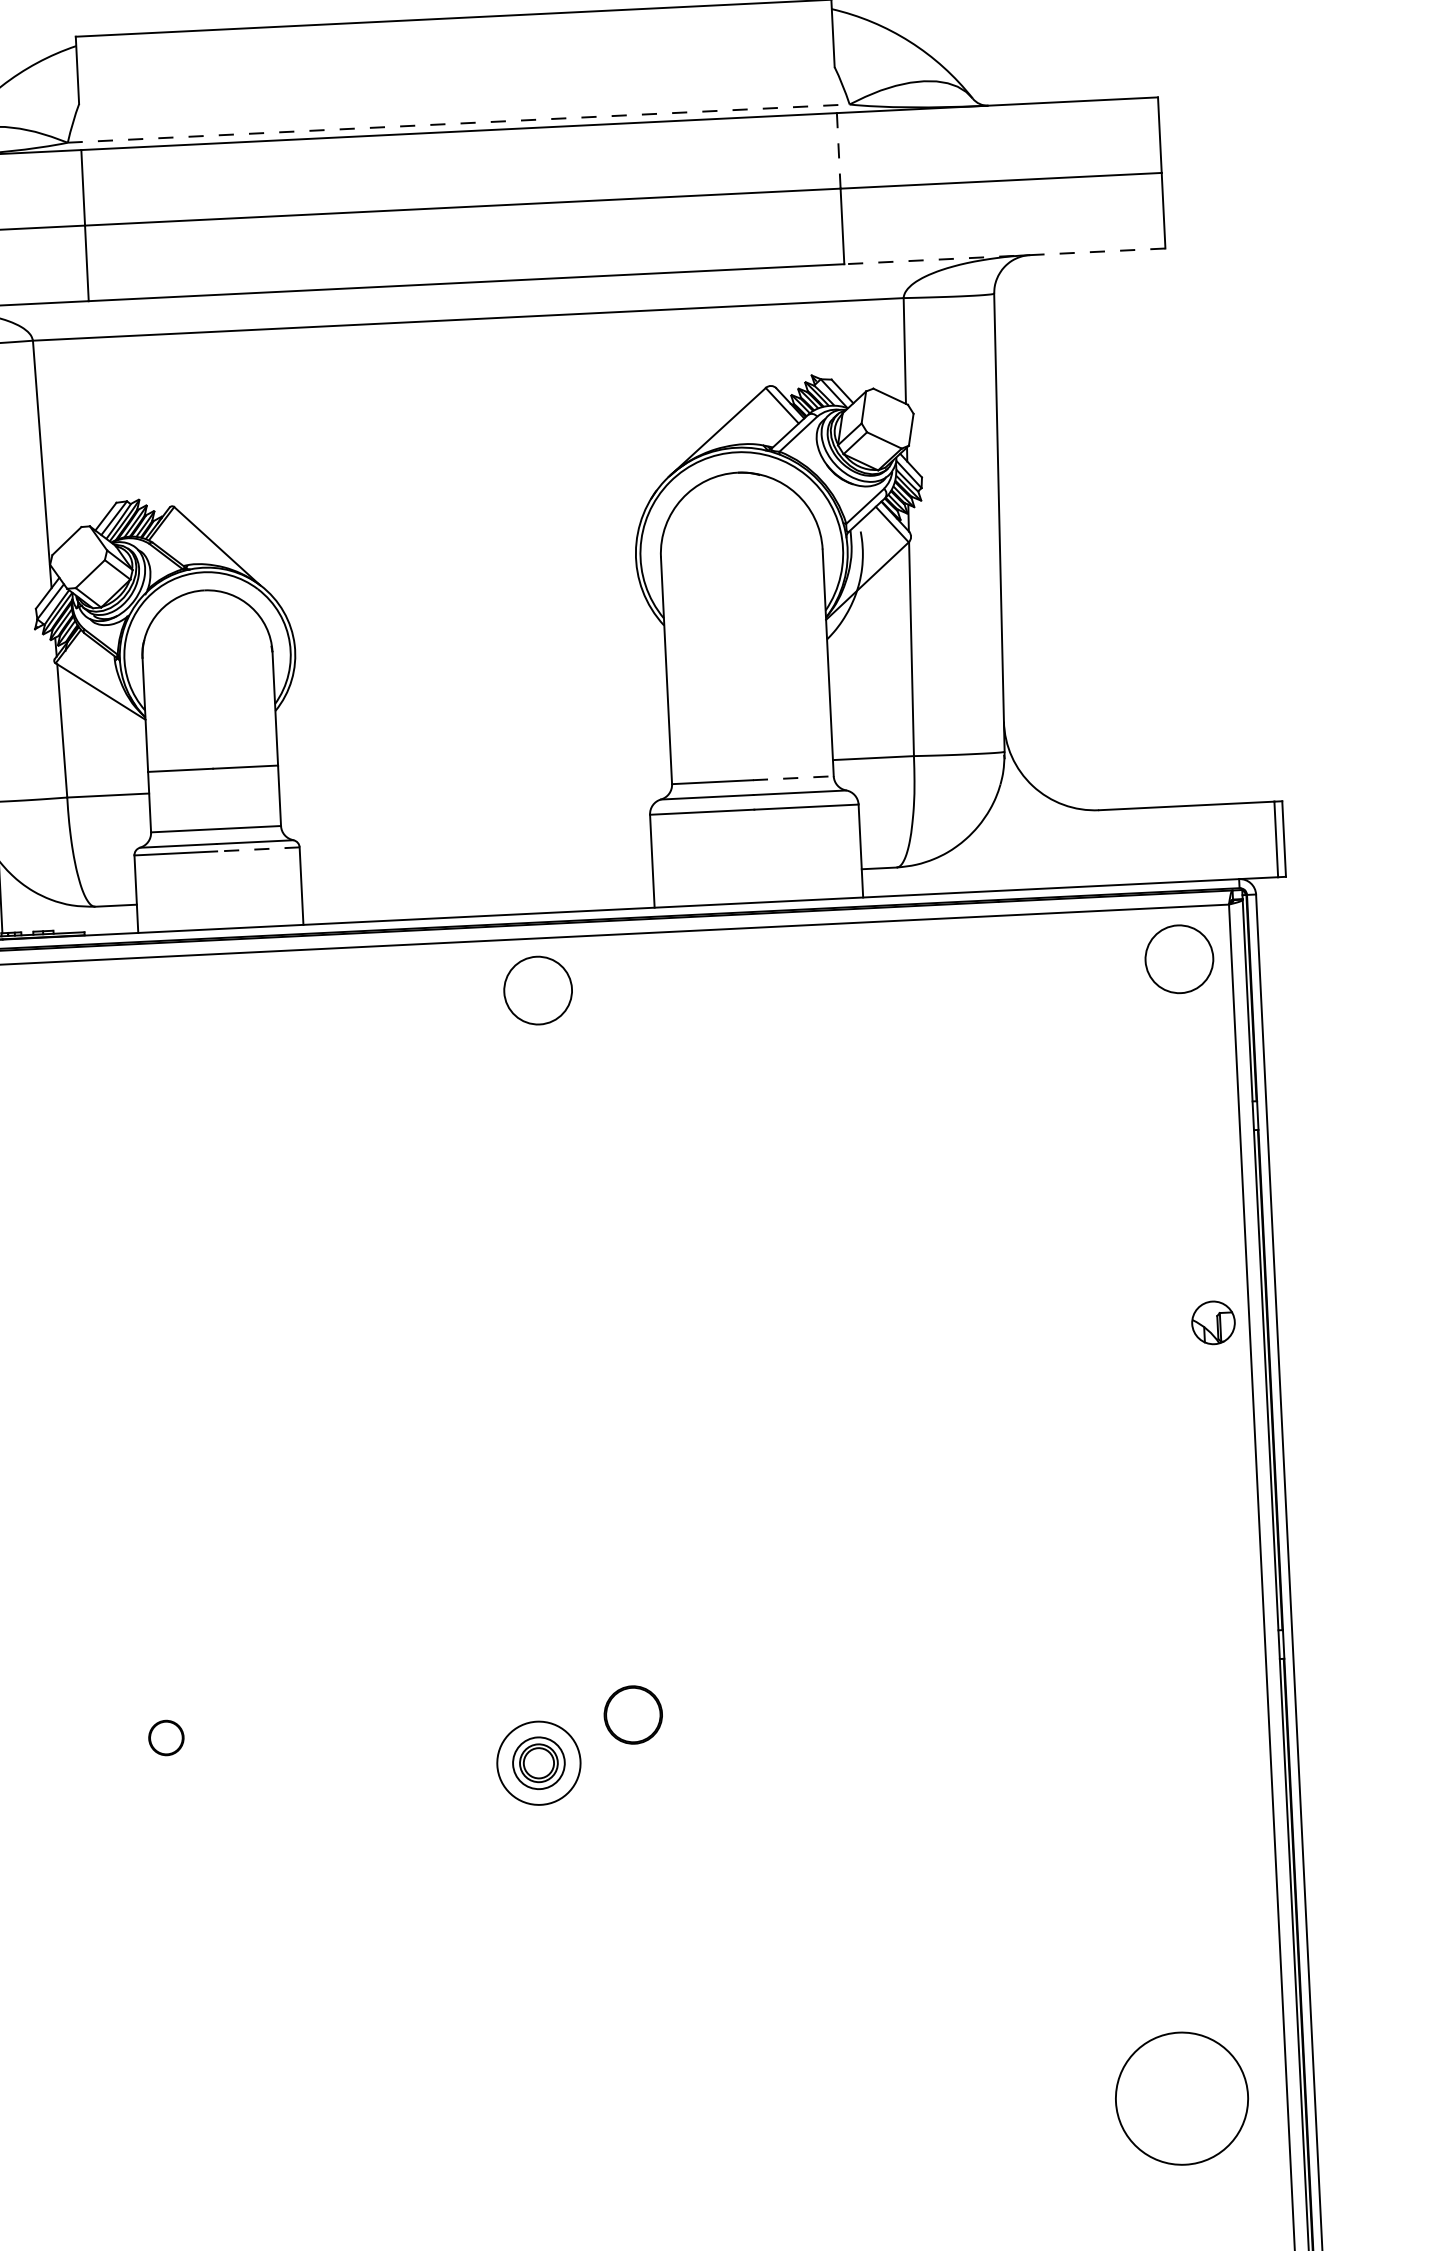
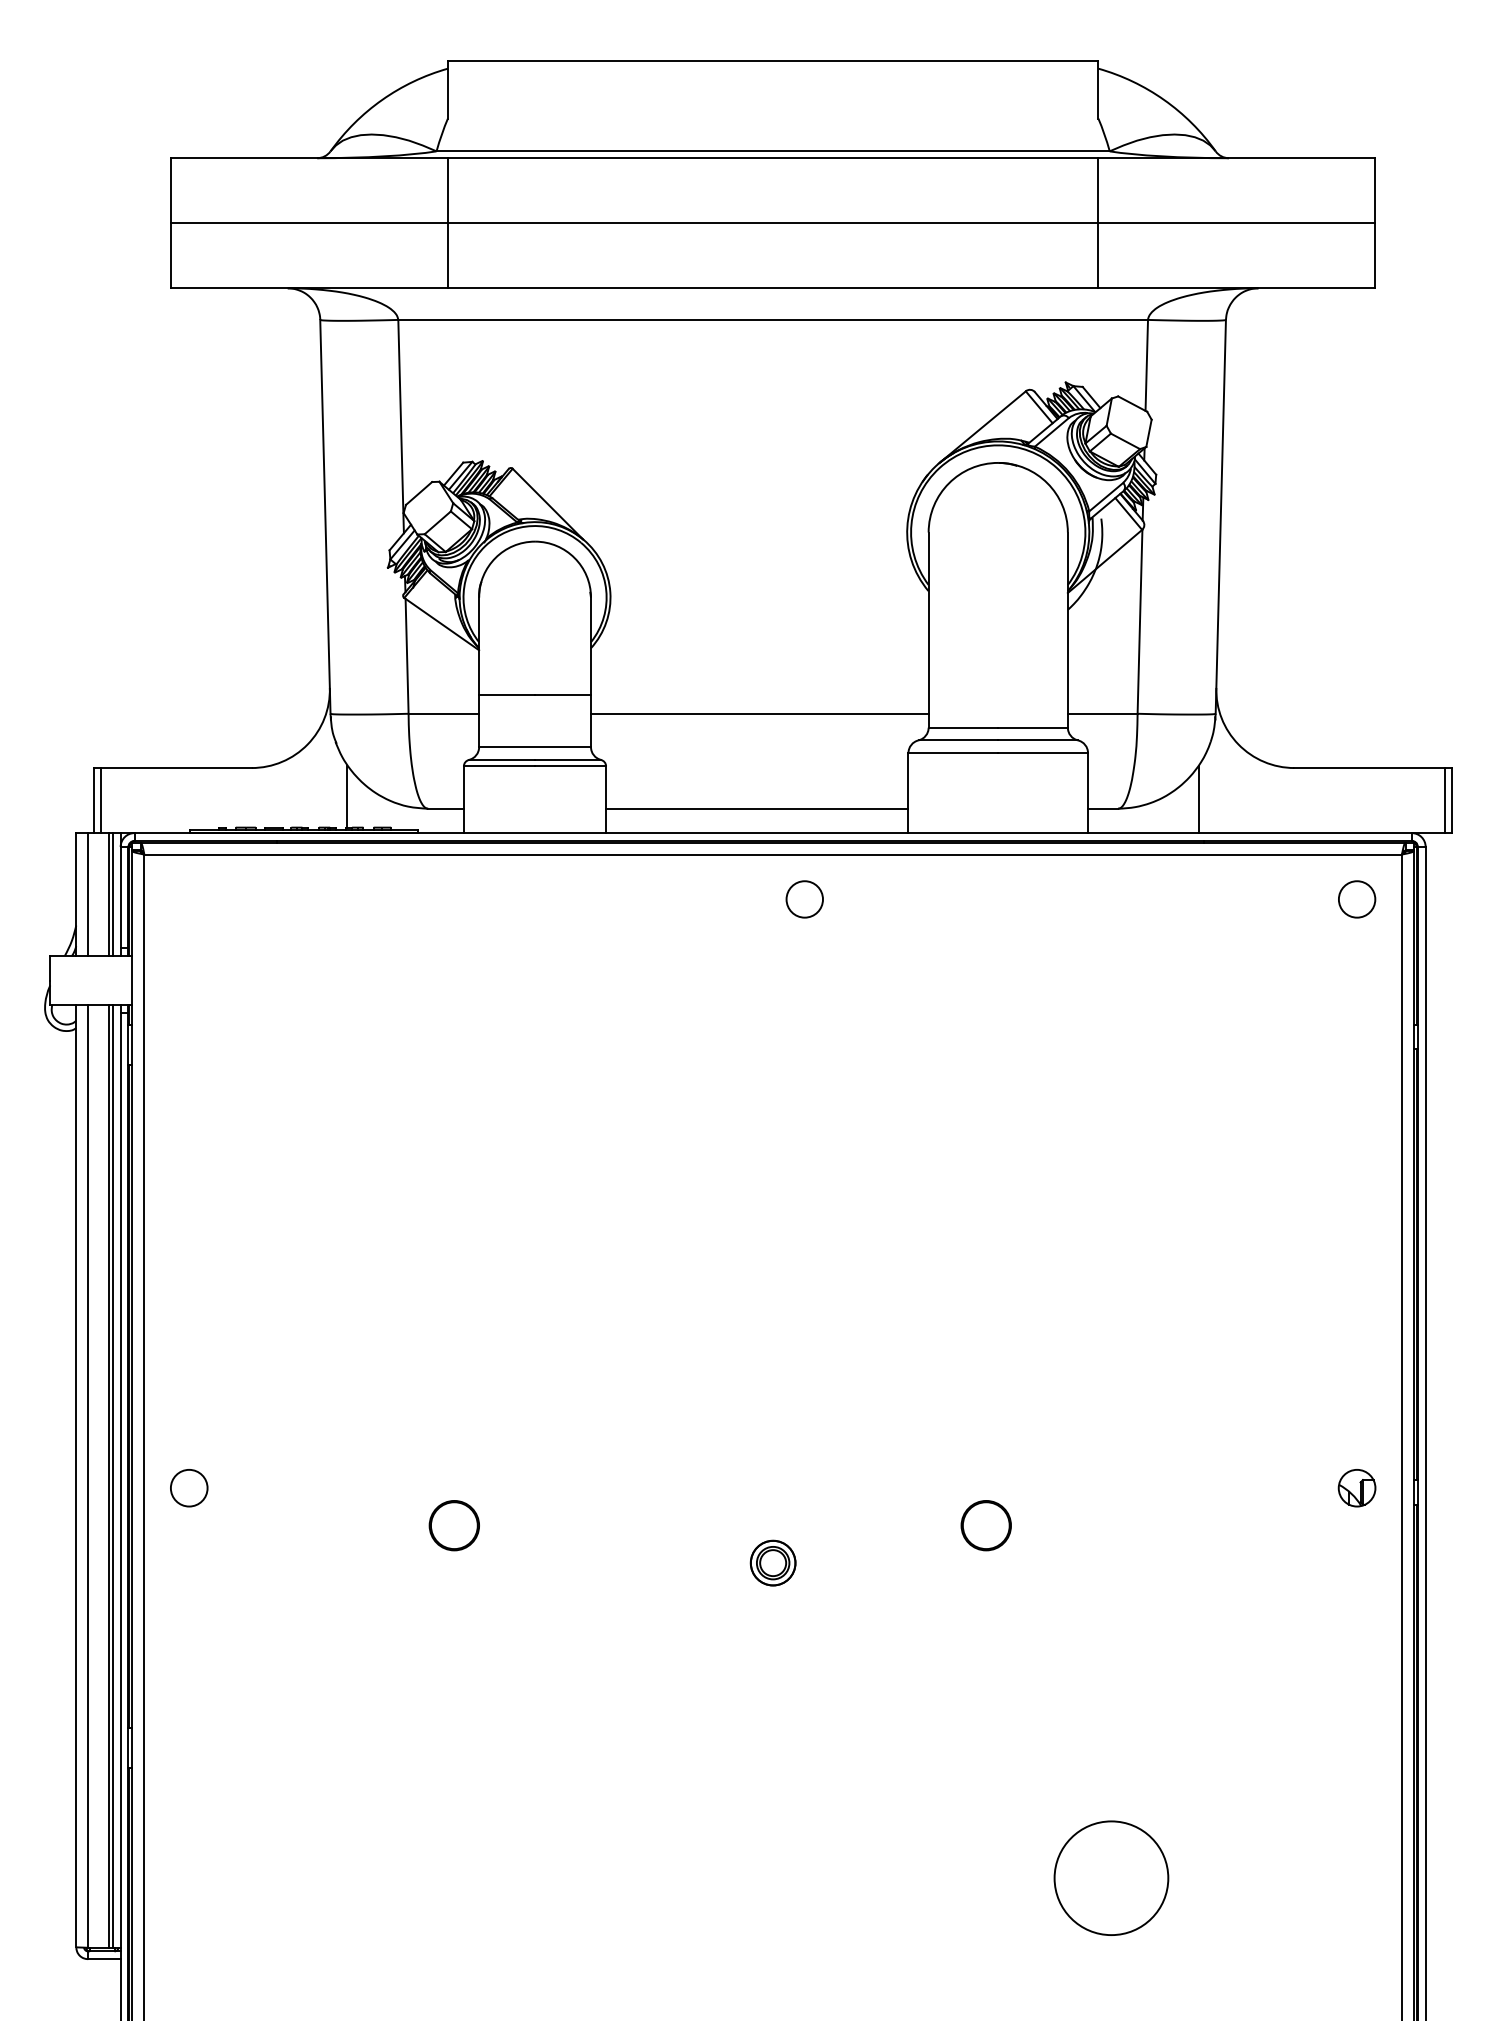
line: (459, 123) -> (773, 151), dashed -> solid
line: (838, 150) -> (1098, 190), dashed -> solid
line: (1004, 256) -> (1236, 288), dashed -> solid
line: (474, 777) -> (759, 713), added
line: (793, 777) -> (1033, 727), dashed -> solid
line: (258, 849) -> (570, 766), dashed -> solid
line: (990, 852) -> (1199, 799), added
line: (477, 887) -> (757, 808), added
circle: (1178, 959) -> (1356, 899), size x0.62
circle: (537, 990) -> (804, 899), size x0.62
part: (1212, 1323) -> (1356, 1488), moved
part: (632, 1714) -> (985, 1525), moved
part: (165, 1737) -> (453, 1525), size x1.67
circle: (538, 1762) -> (772, 1562), size x0.62
circle: (1182, 2097) -> (1111, 1877), moved

